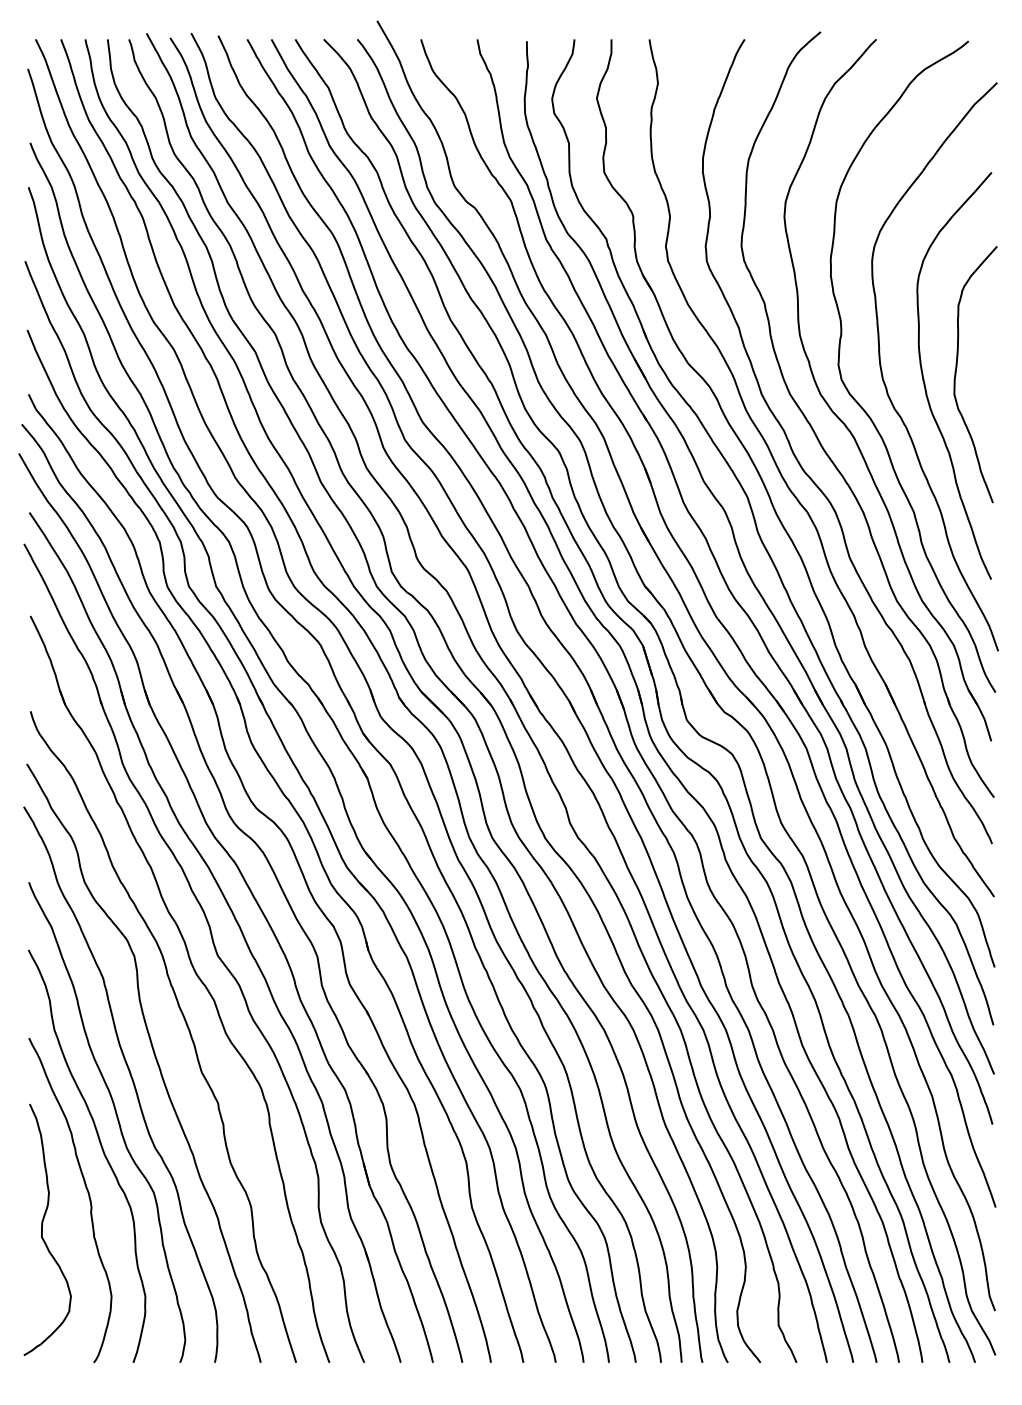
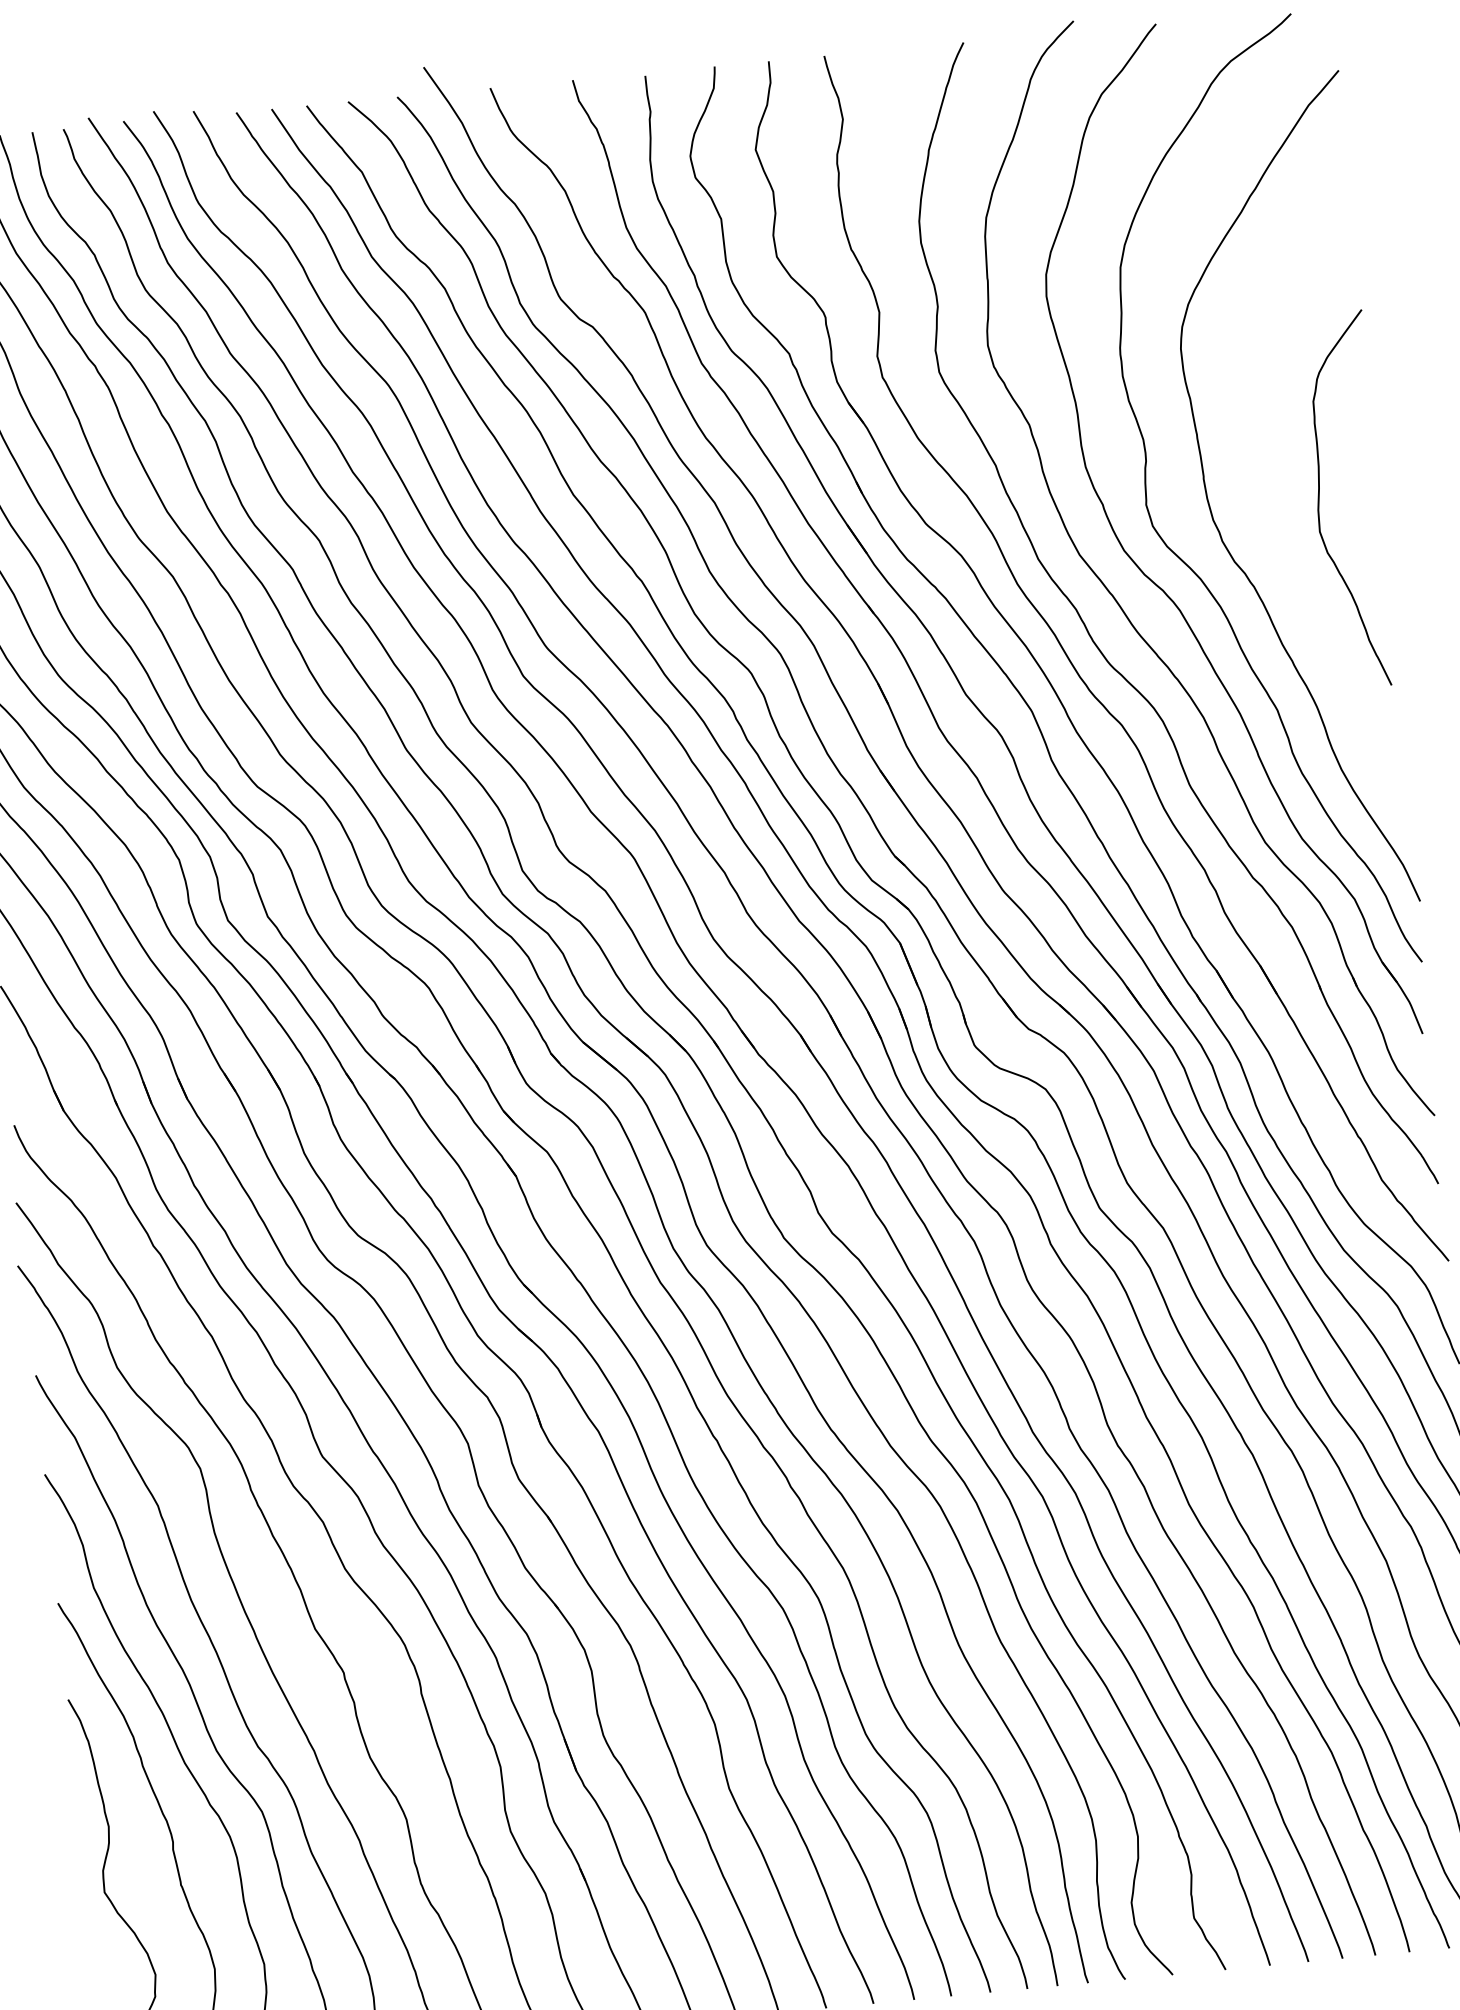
curve: (925, 383) -> (1276, 520), removed

